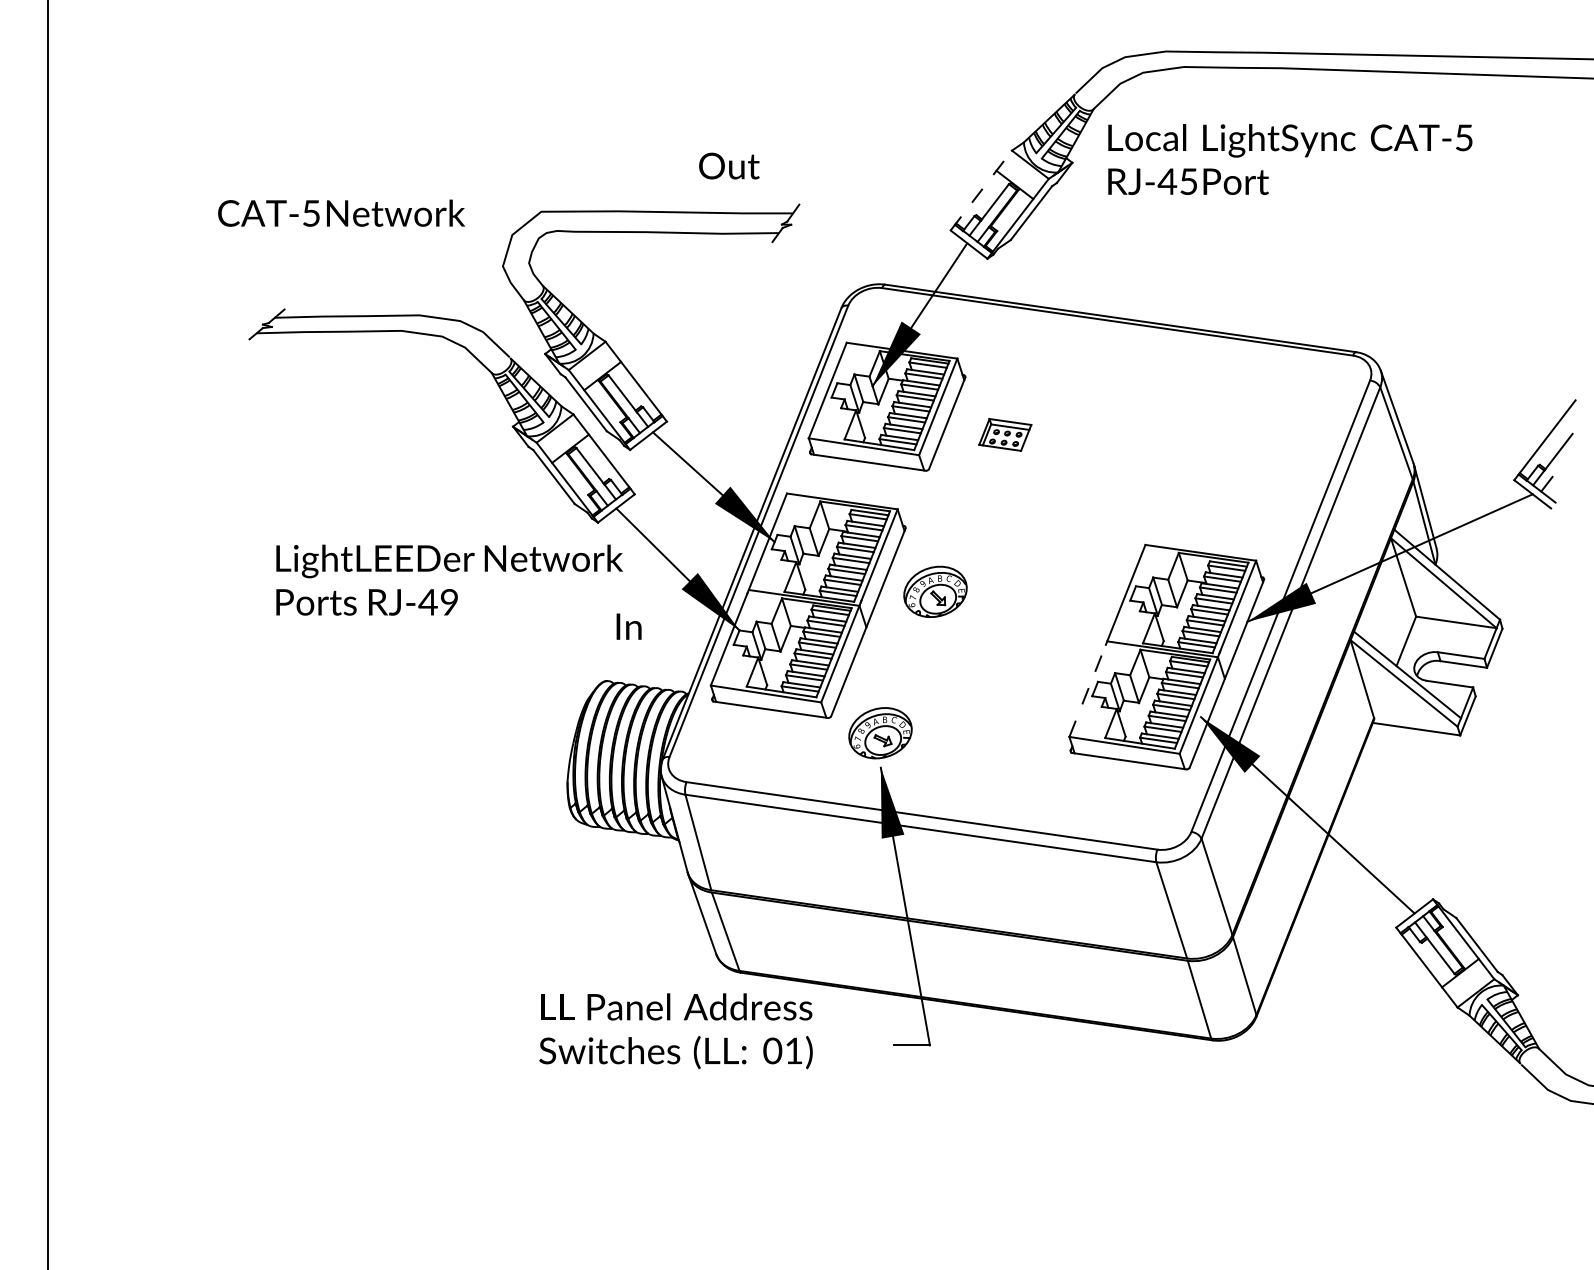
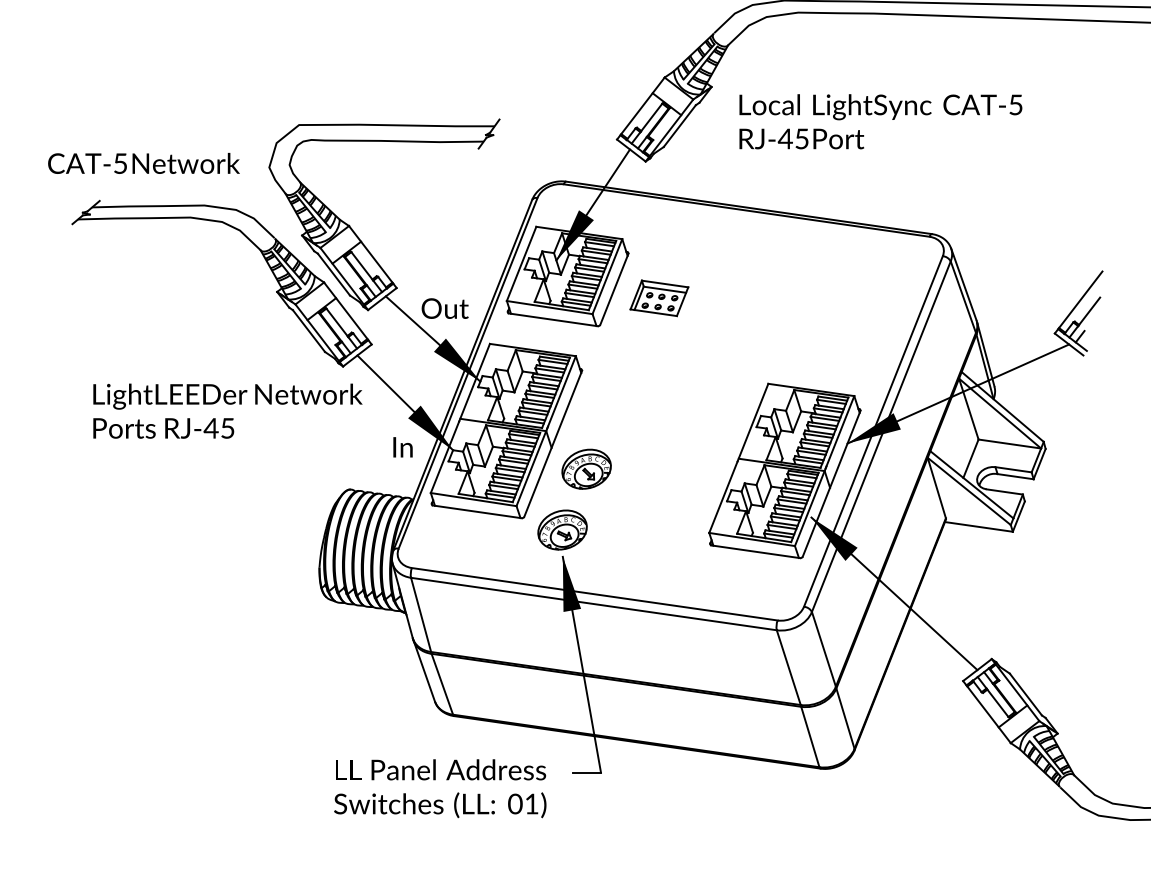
text: (1290, 159) -> (881, 121), moved
text: (729, 165) -> (445, 308), moved
line: (981, 190) -> (641, 108), dashed -> solid
text: (341, 212) -> (143, 162), moved
part: (1005, 434) -> (659, 298), size x1.43
part: (935, 591) -> (586, 468), moved
text: (449, 602) -> (227, 428), RJ-49 -> RJ-45
text: (628, 626) -> (402, 447), moved
line: (1087, 690) -> (723, 496), dashed -> solid
text: (675, 1031) -> (439, 788), moved

